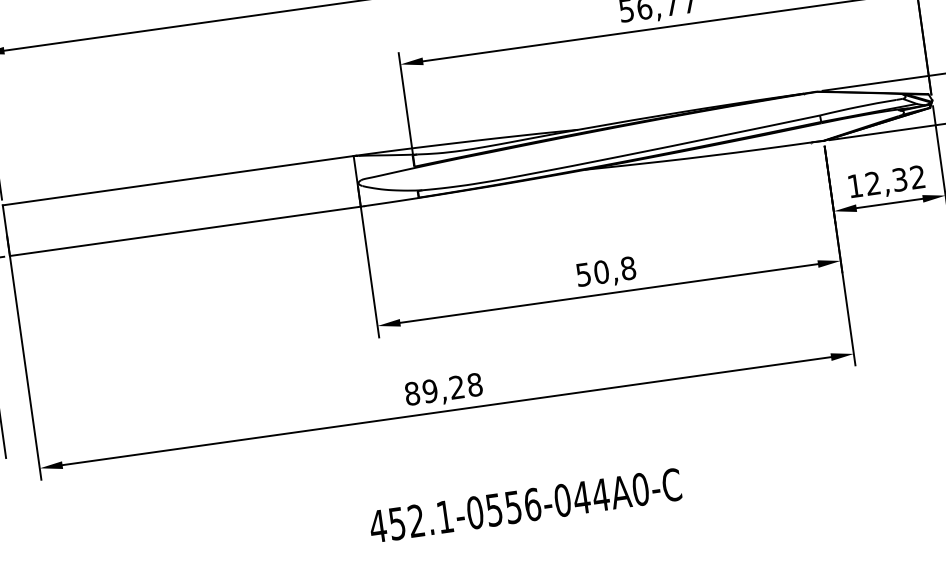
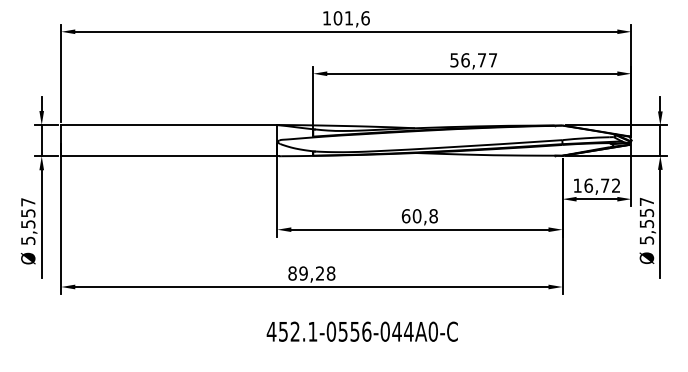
text: (885, 181) -> (596, 185), 12,32 -> 16,72
text: (582, 275) -> (405, 216), 50,8 -> 60,8
text: (524, 505) -> (361, 331), moved

